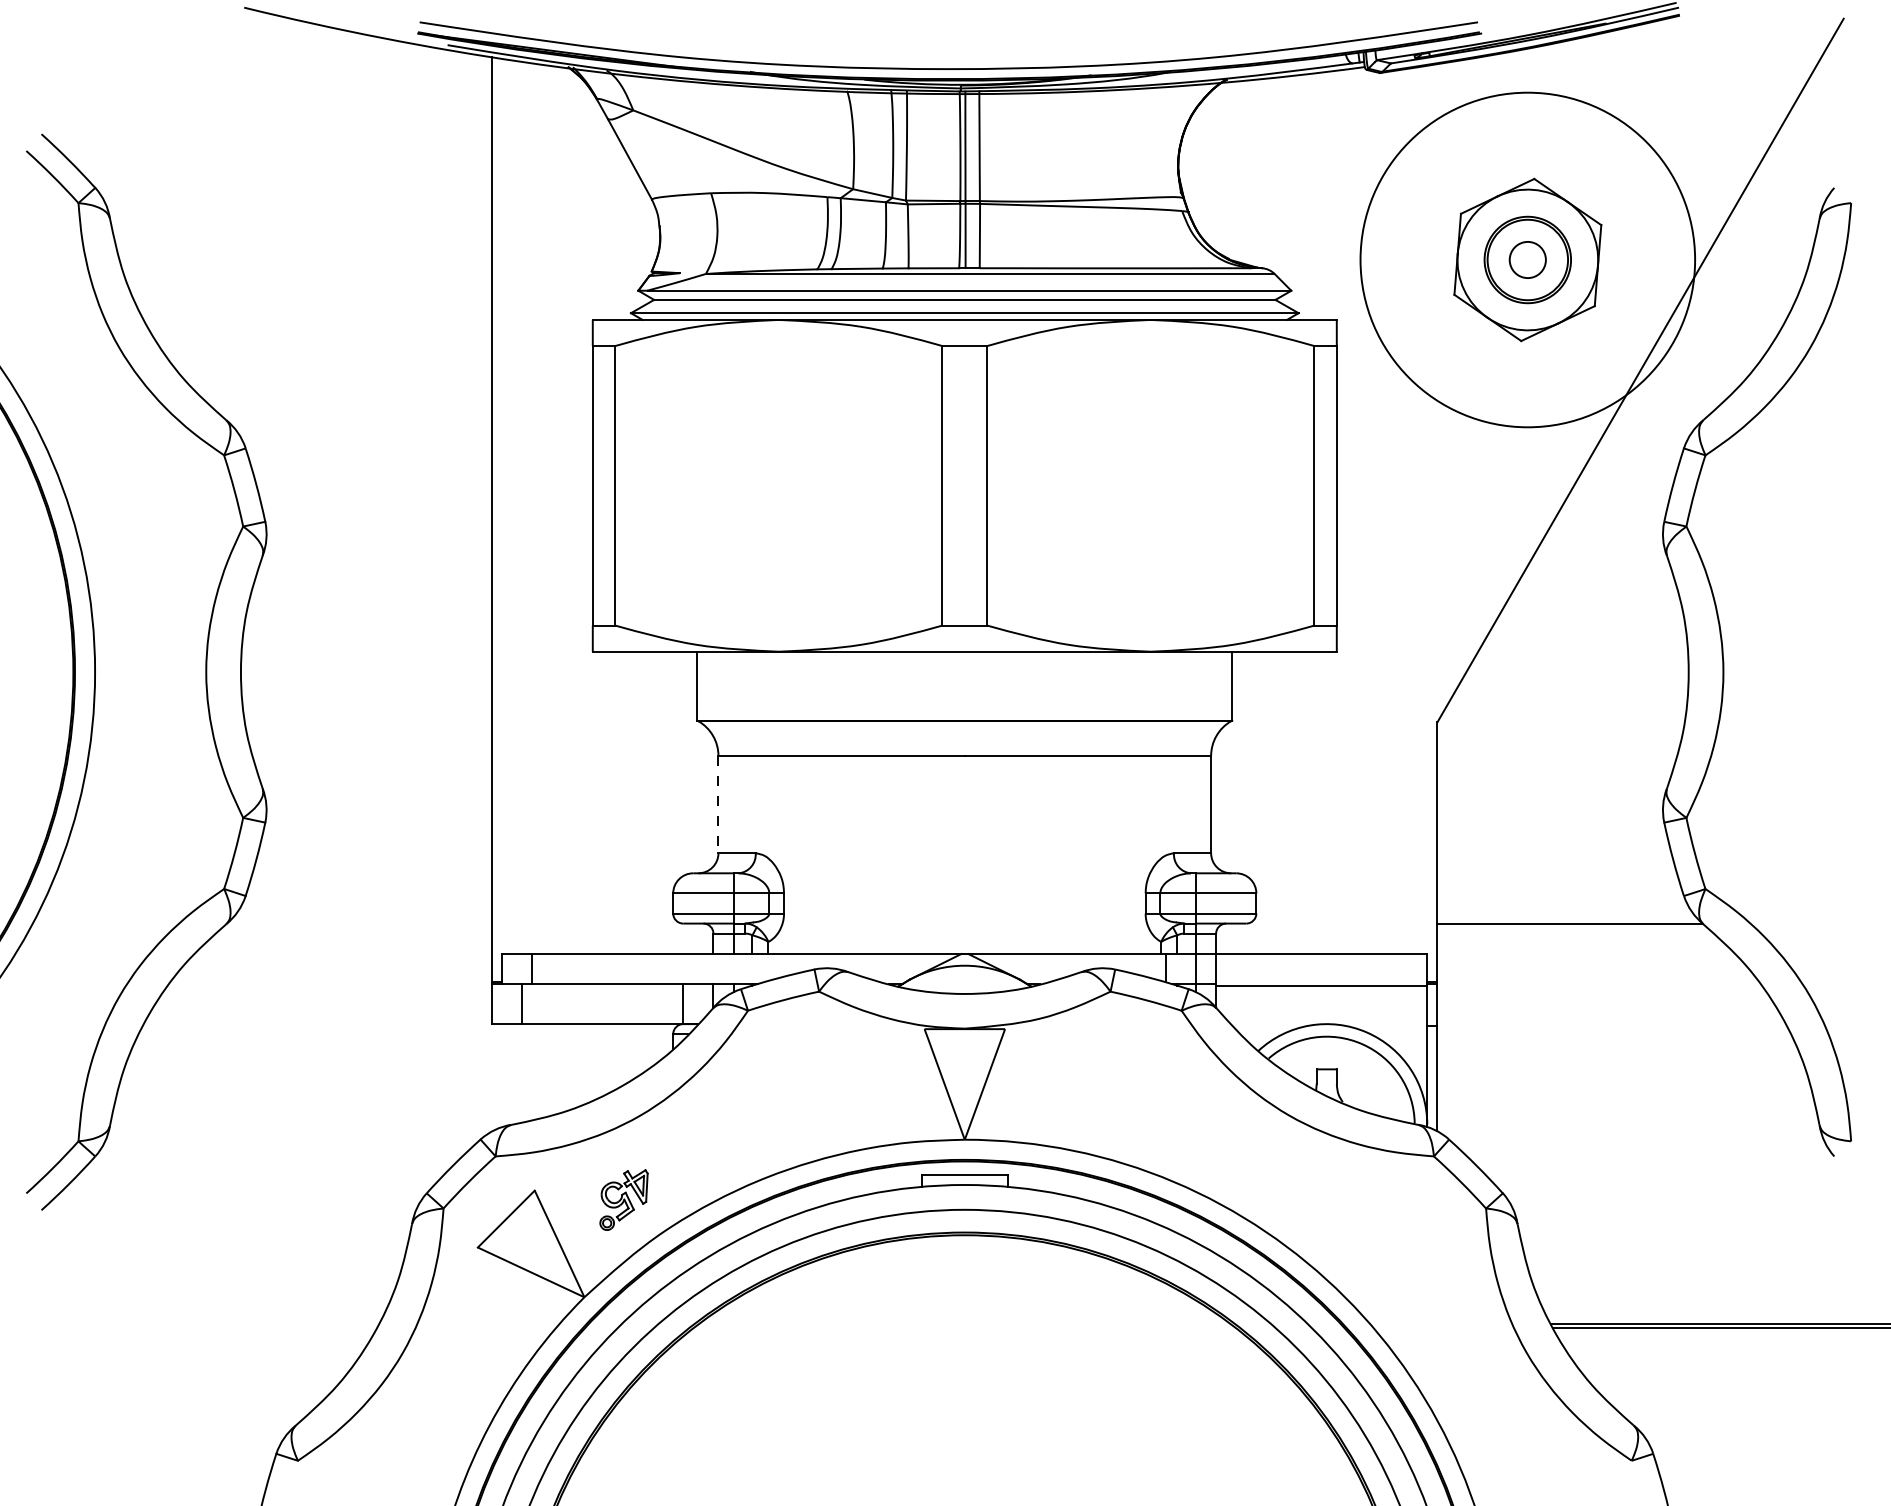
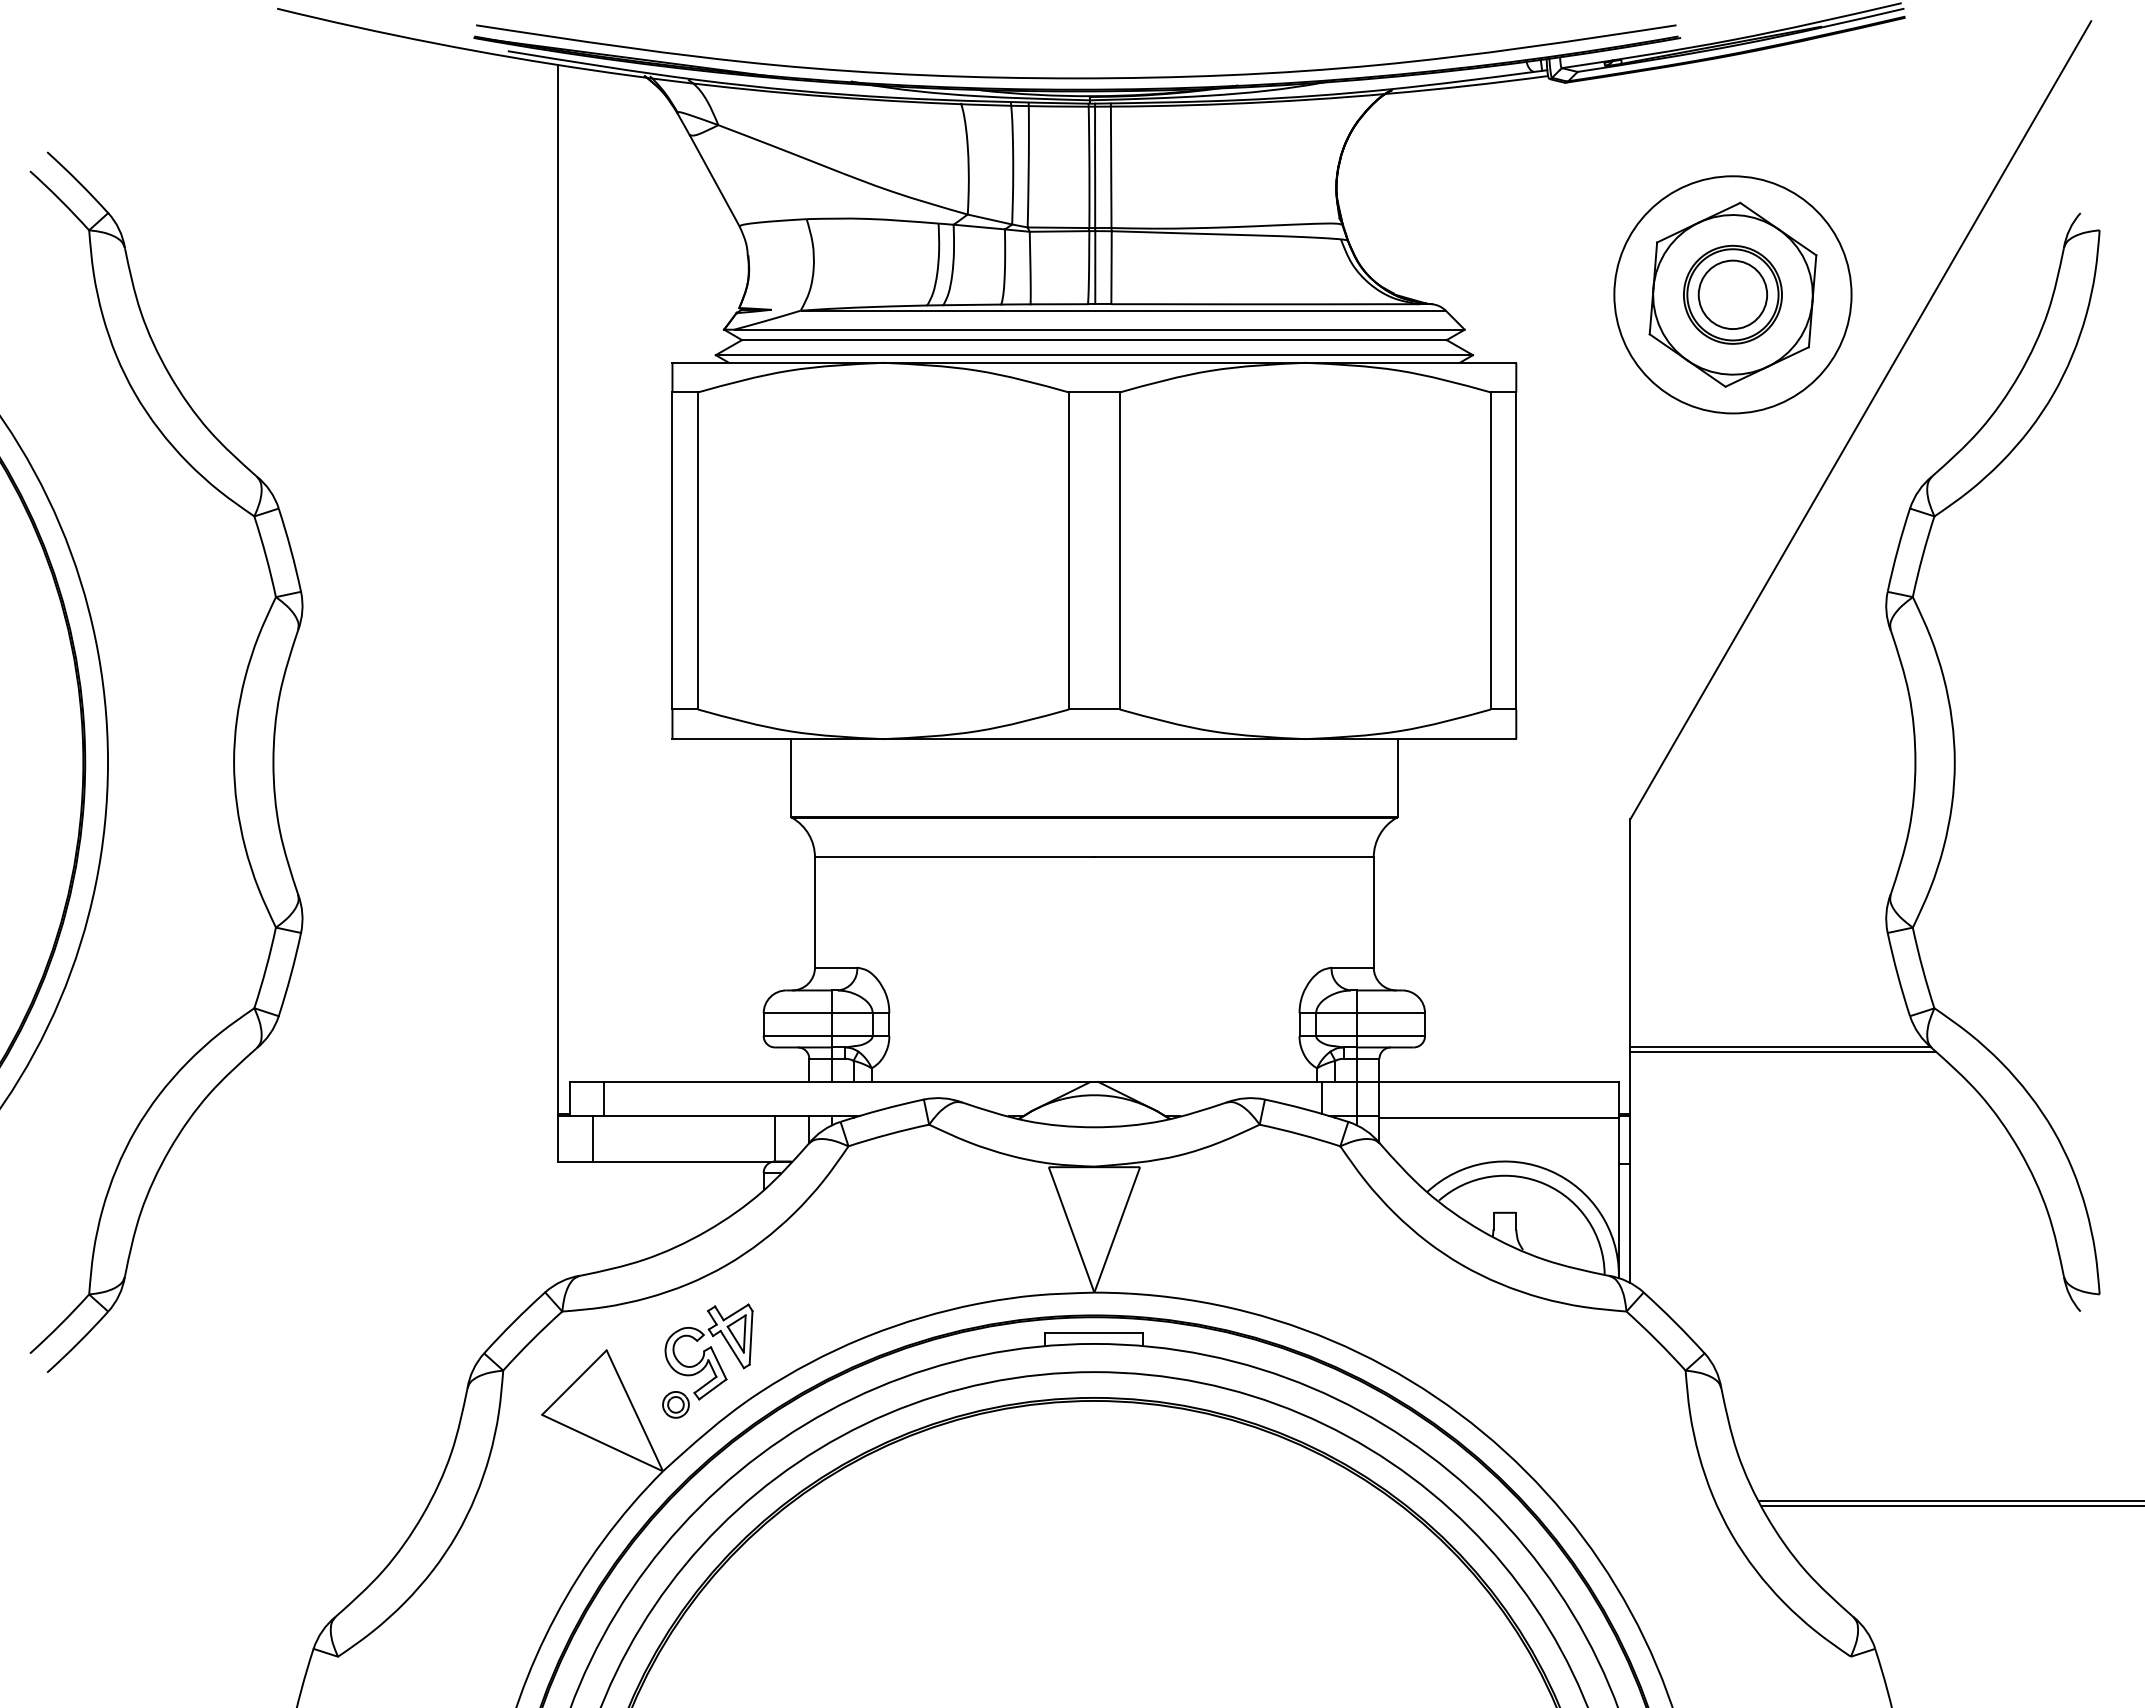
circle: (1527, 259) -> (1732, 294), size x0.62
circle: (1527, 259) -> (1732, 294), size x1.67
line: (718, 805) -> (815, 913), dashed -> solid
line: (1572, 928) -> (1783, 1052), added
part: (623, 1199) -> (707, 1360), size x1.67

